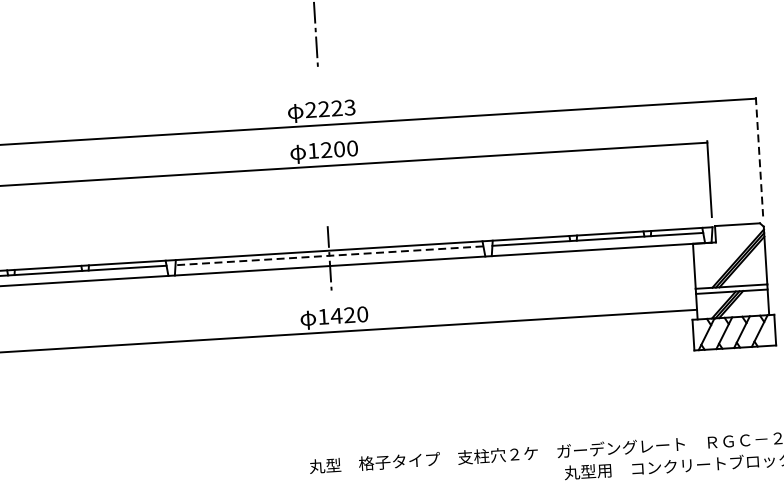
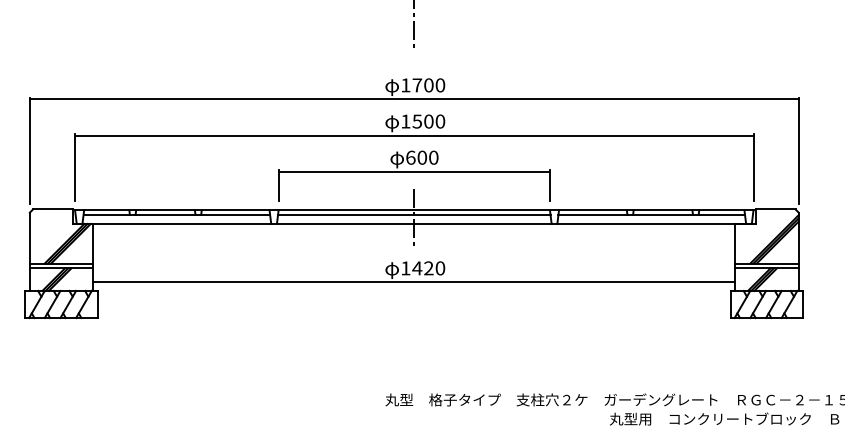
text: (330, 108) -> (423, 85), 2223 -> 1700
text: (326, 150) -> (417, 121), 1200 -> 1500
line: (759, 156) -> (798, 150), dashed -> solid
part: (326, 211) -> (414, 175), added
line: (328, 255) -> (413, 214), dashed -> solid

